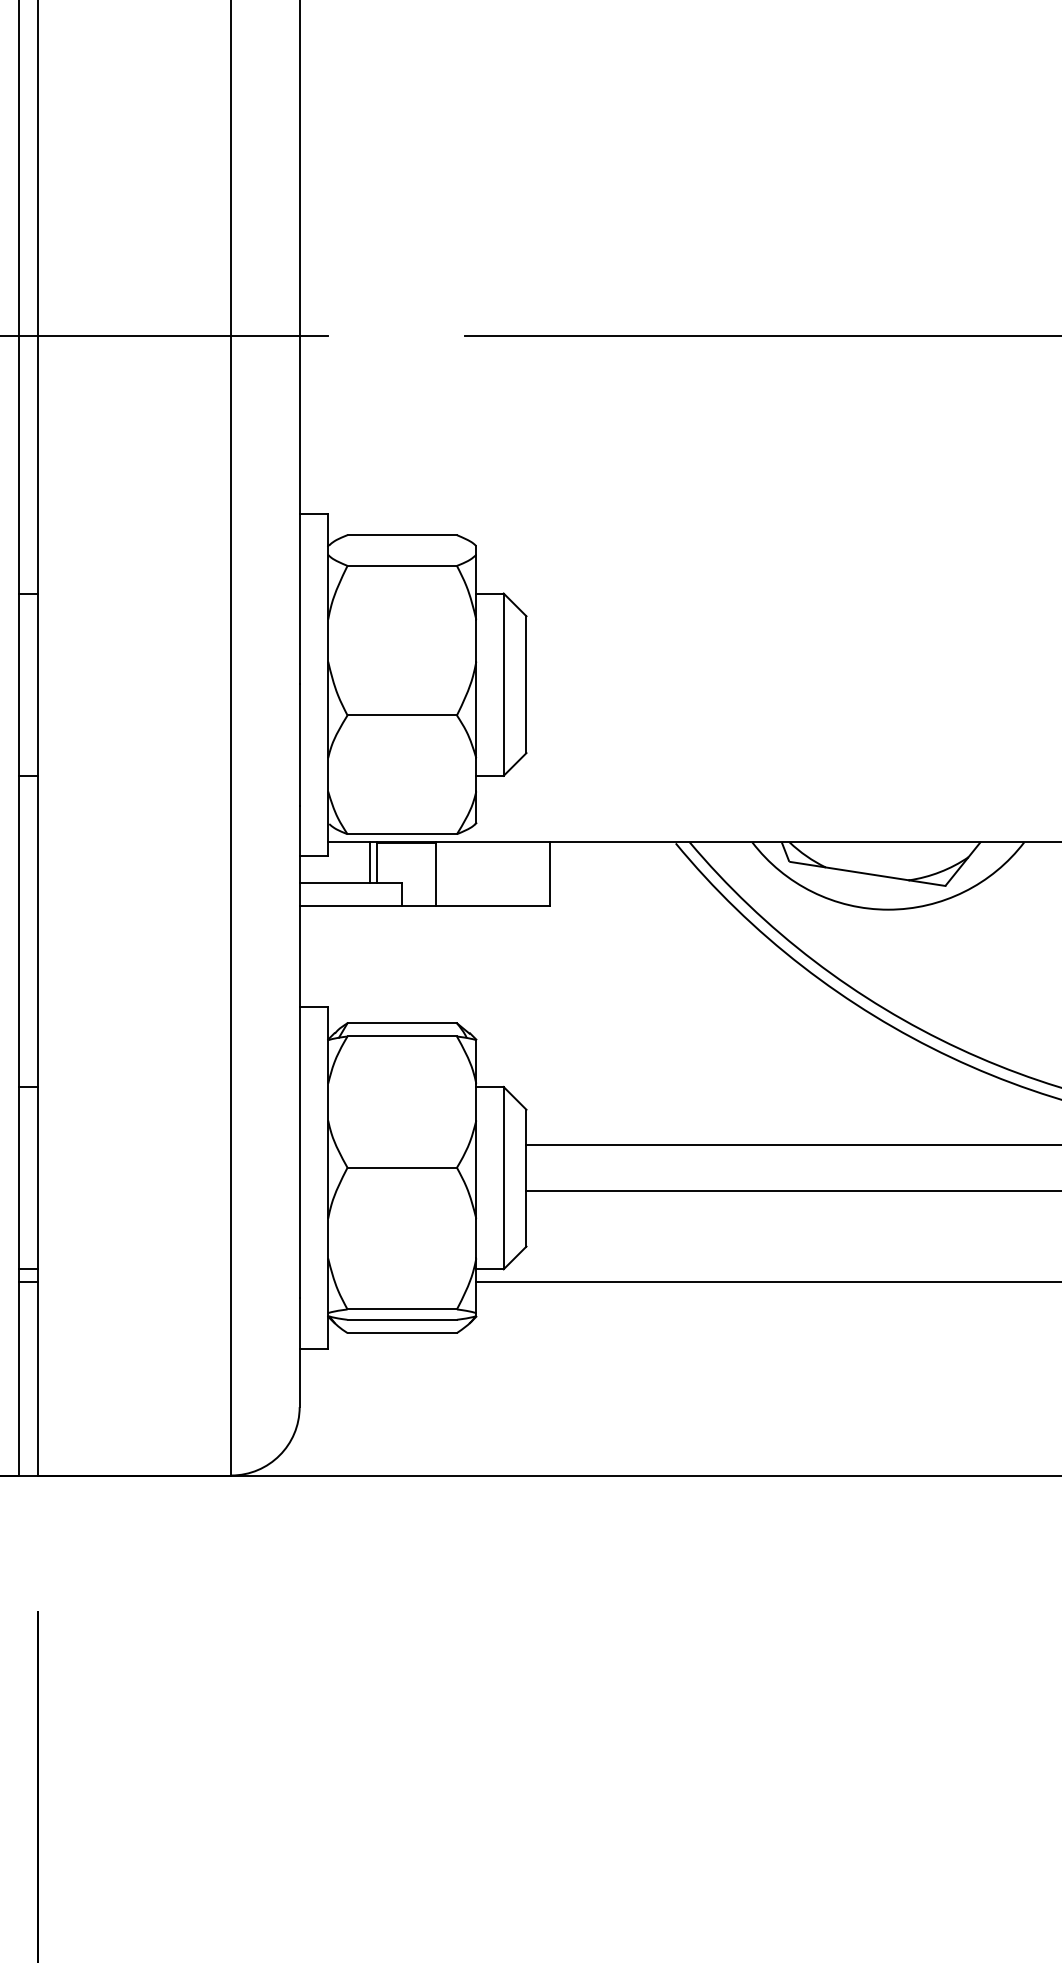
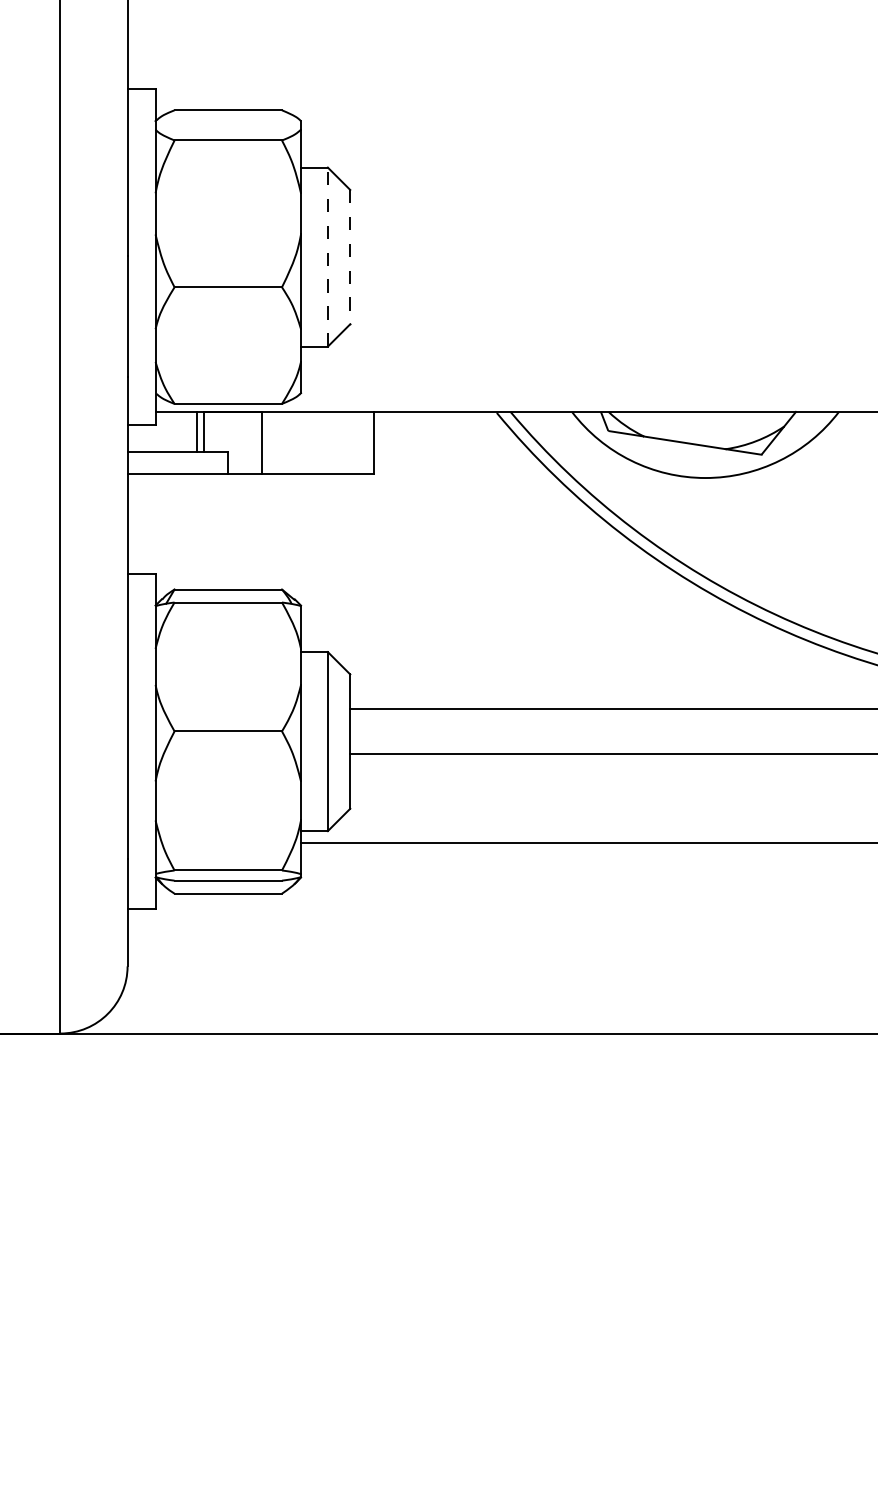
line: (503, 684) -> (327, 256), solid -> dashed
line: (526, 685) -> (350, 257), solid -> dashed

